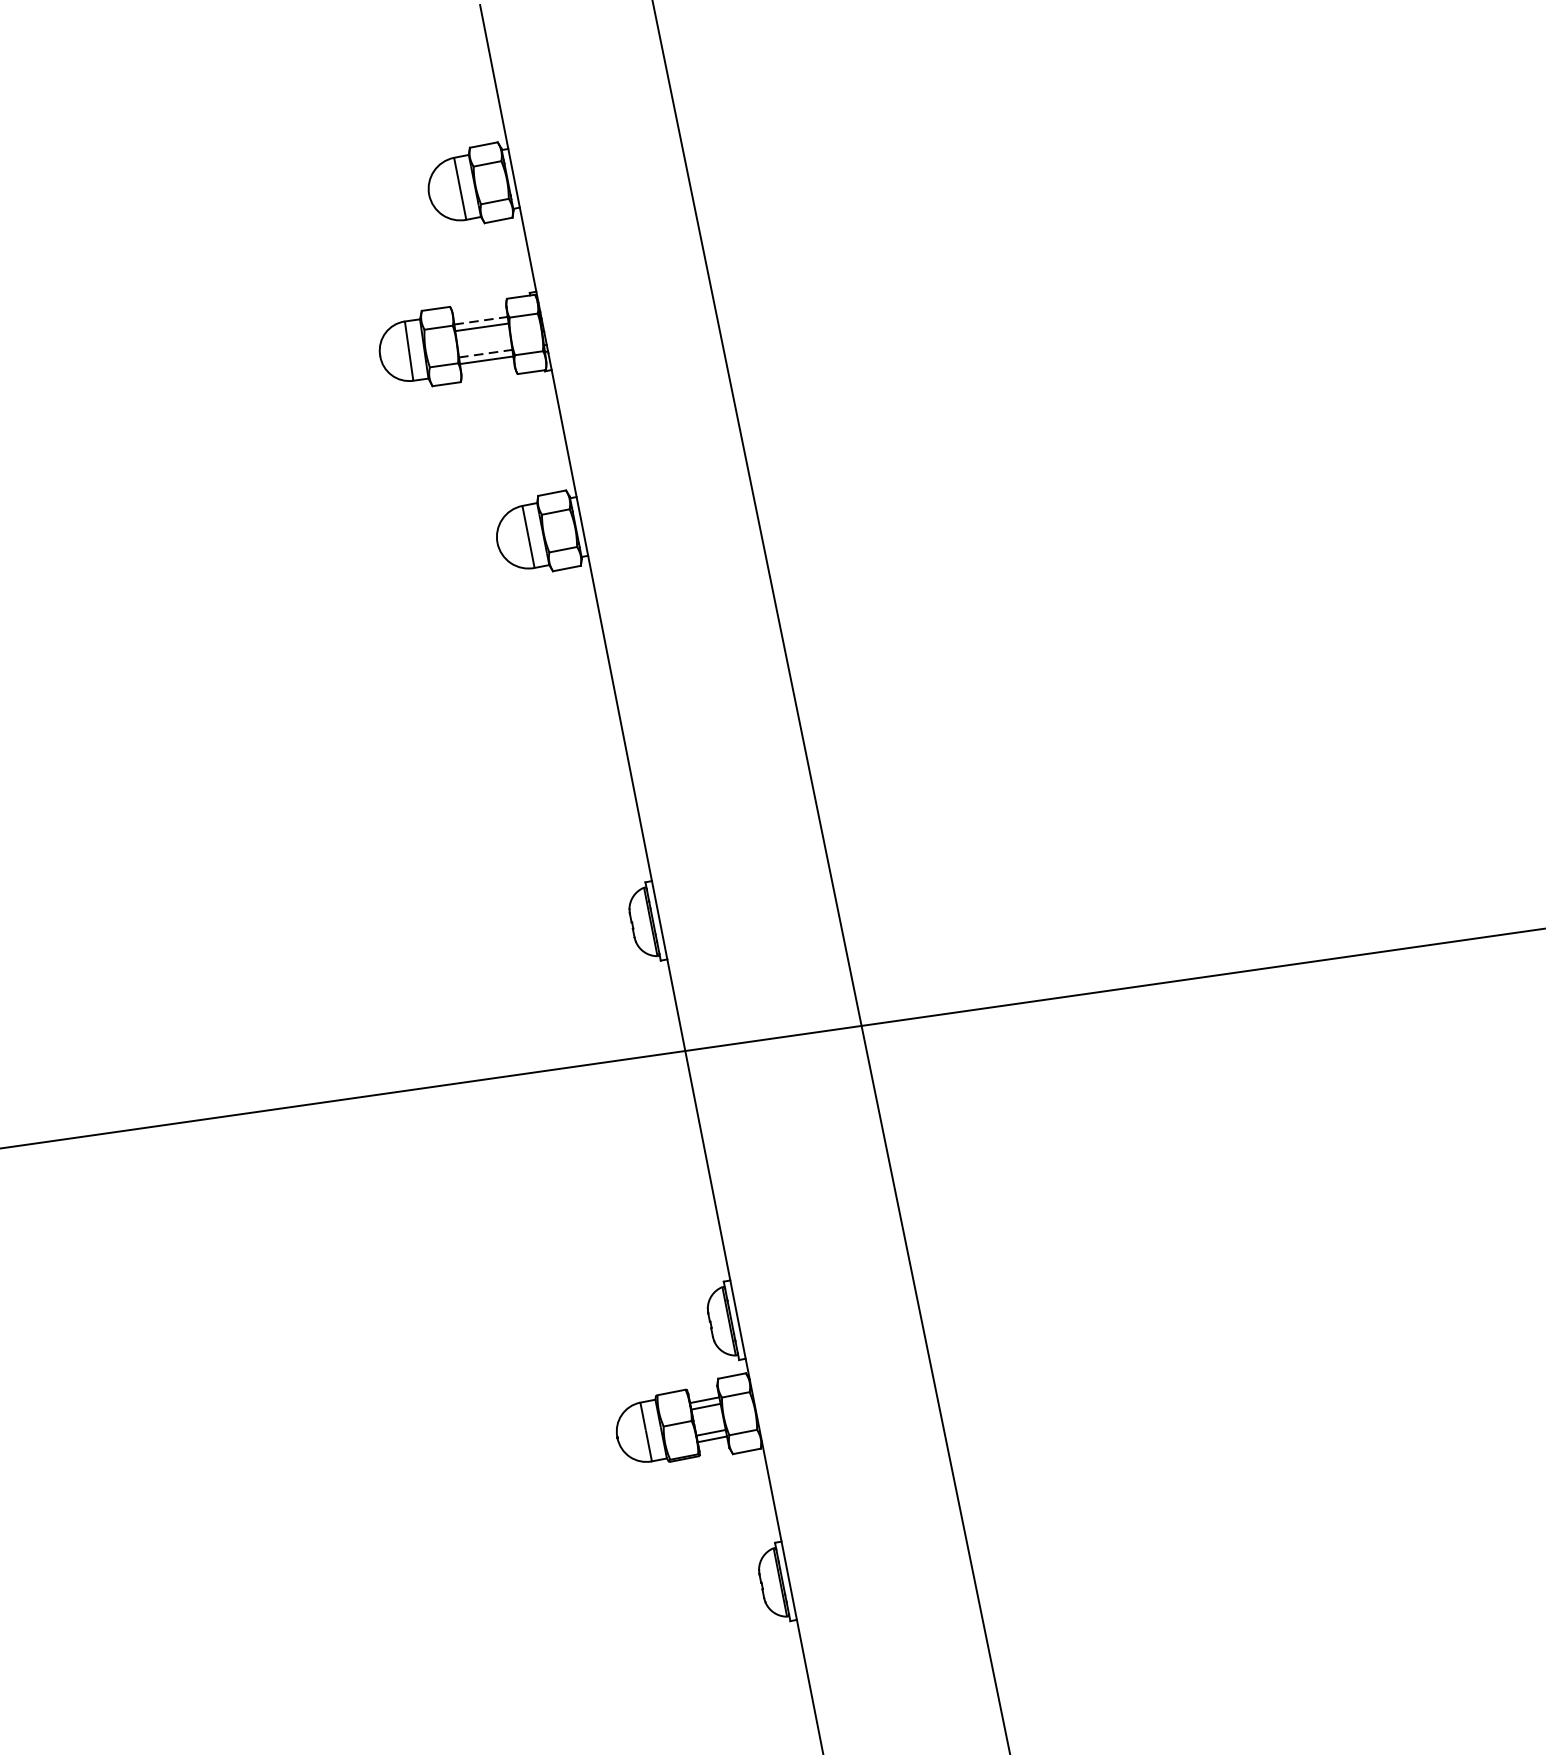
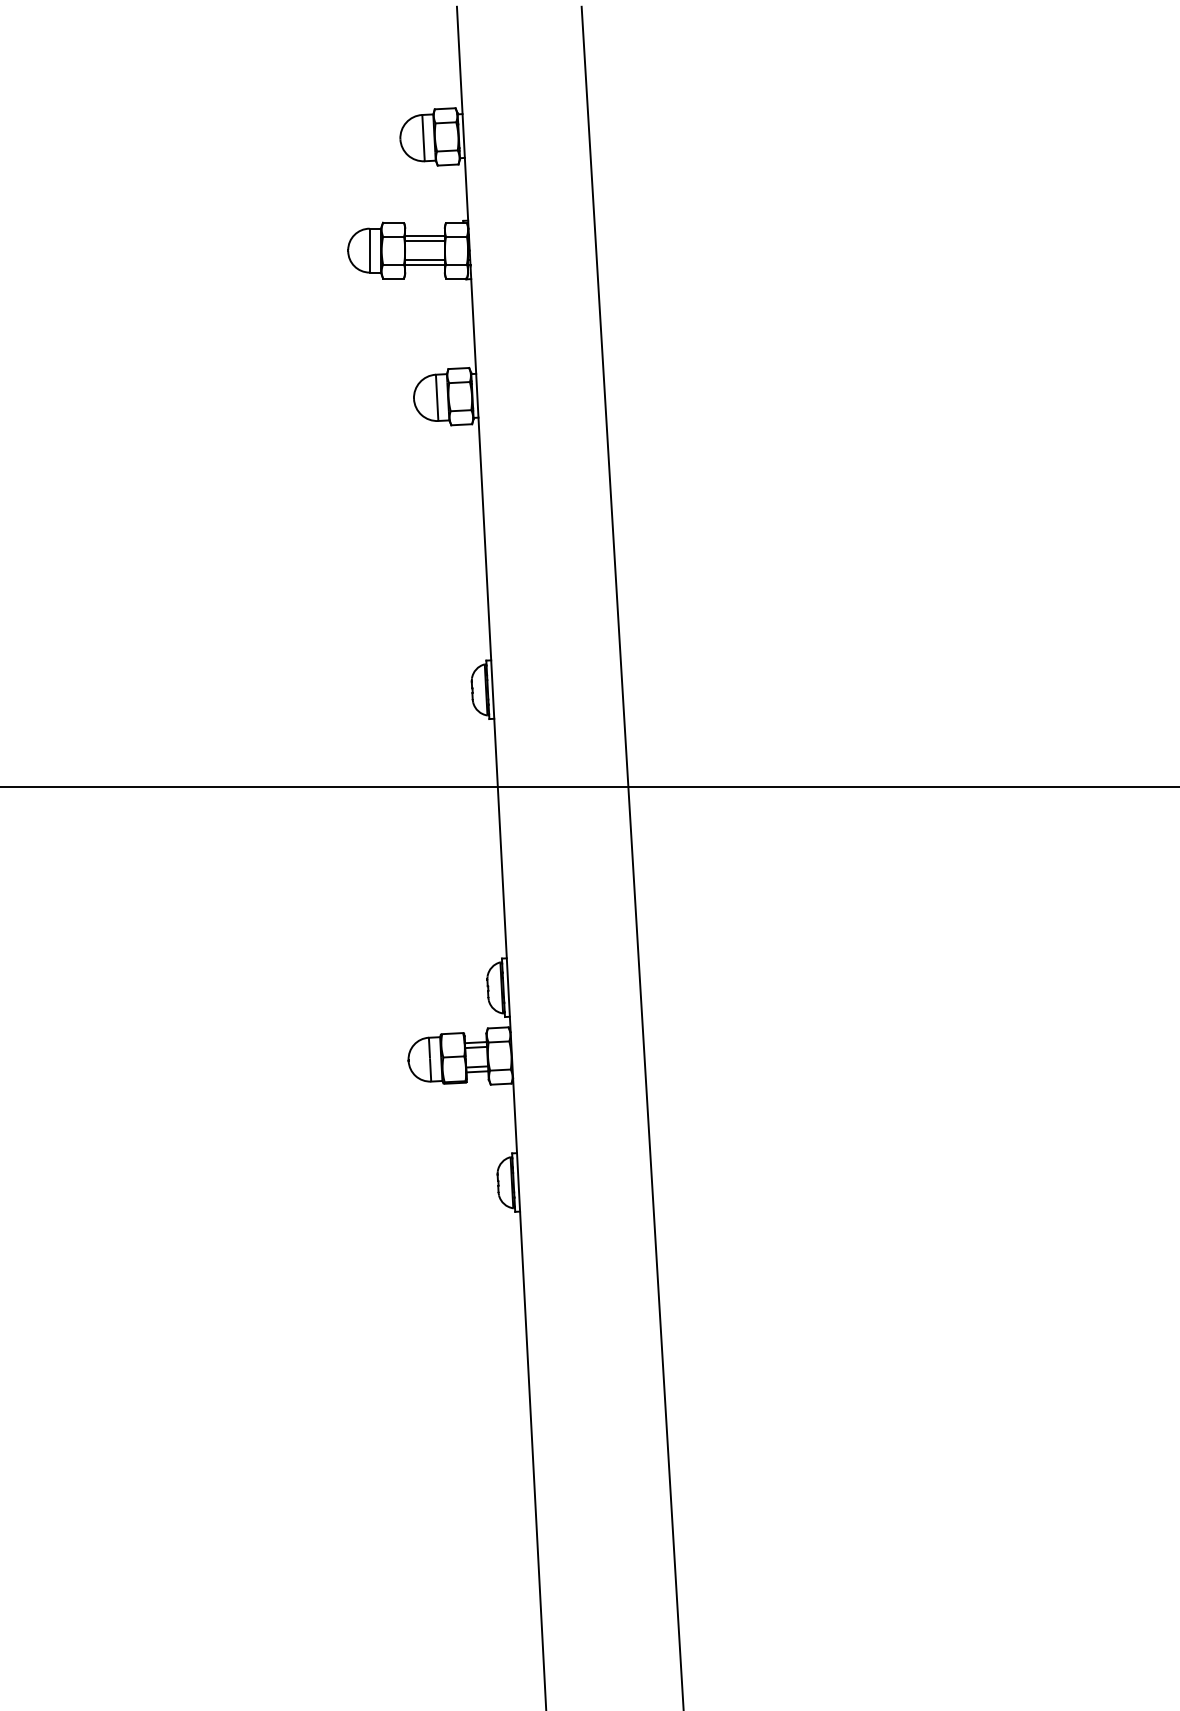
line: (481, 321) -> (425, 236), dashed -> solid
line: (486, 353) -> (425, 260), dashed -> solid

